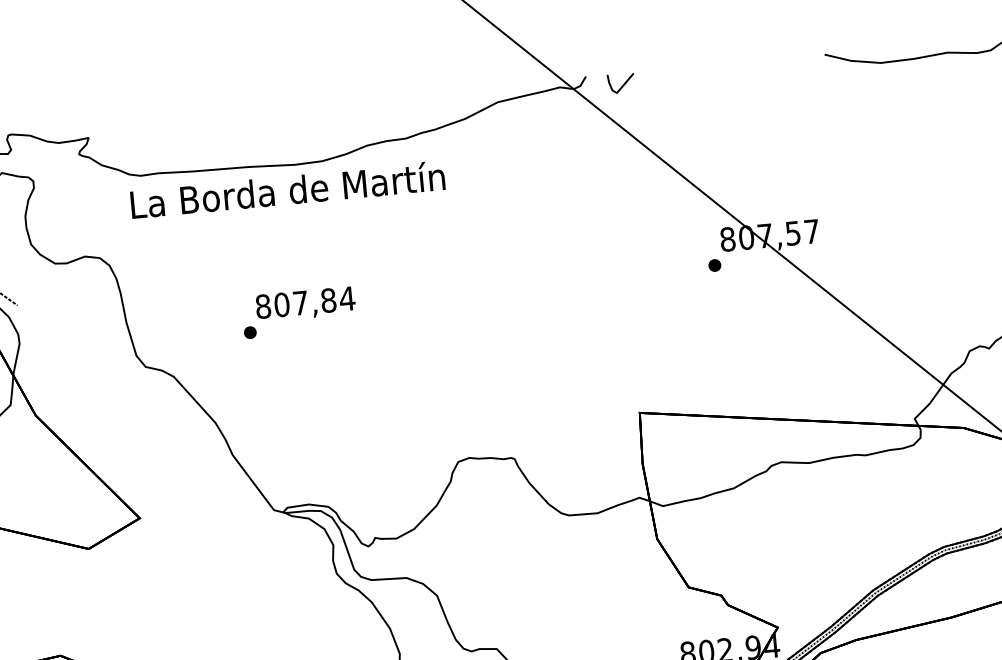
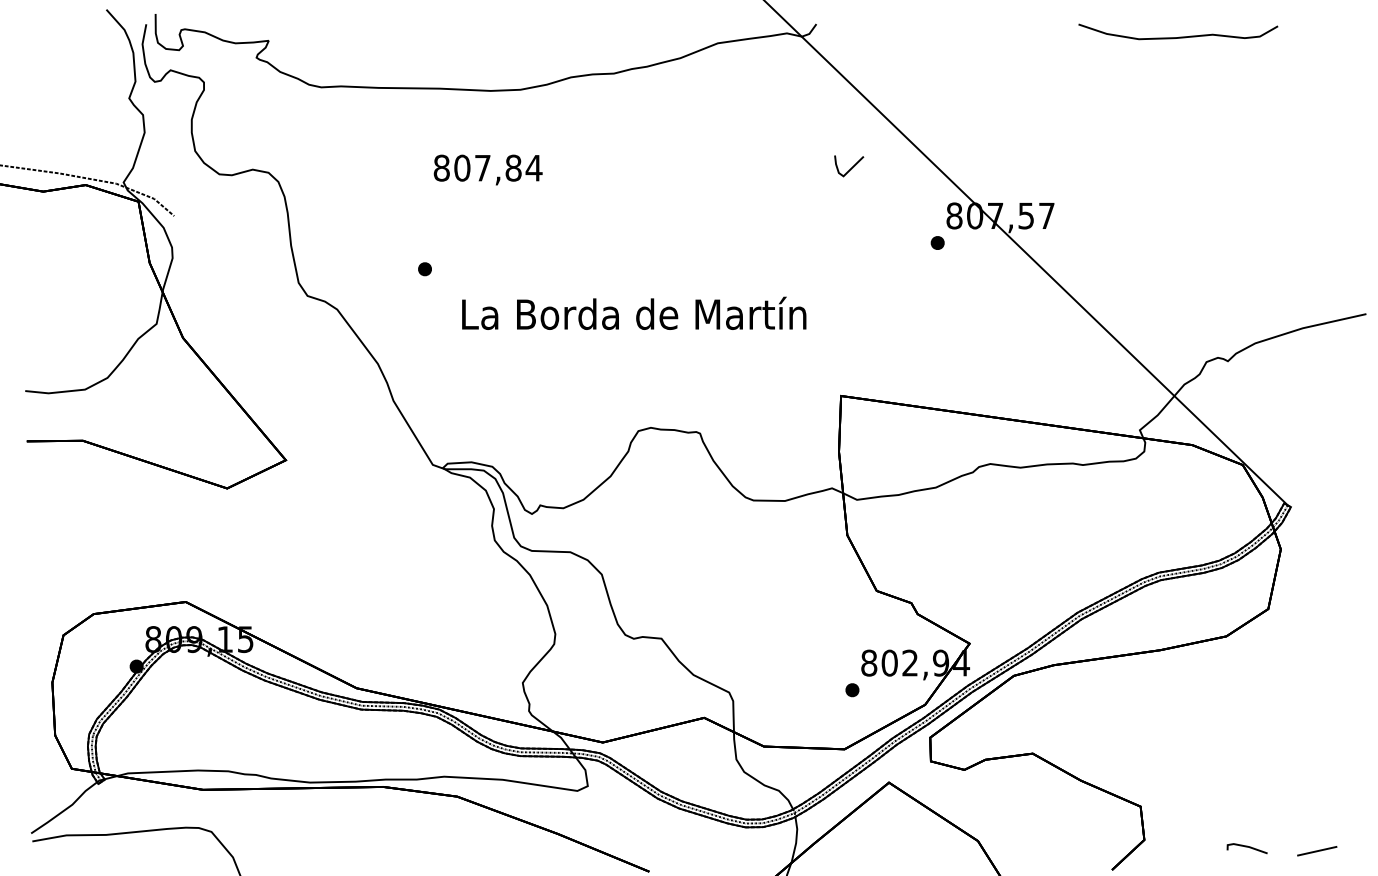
line: (623, 84) -> (851, 167), moved
text: (287, 188) -> (634, 312), moved
text: (305, 303) -> (487, 169), moved

